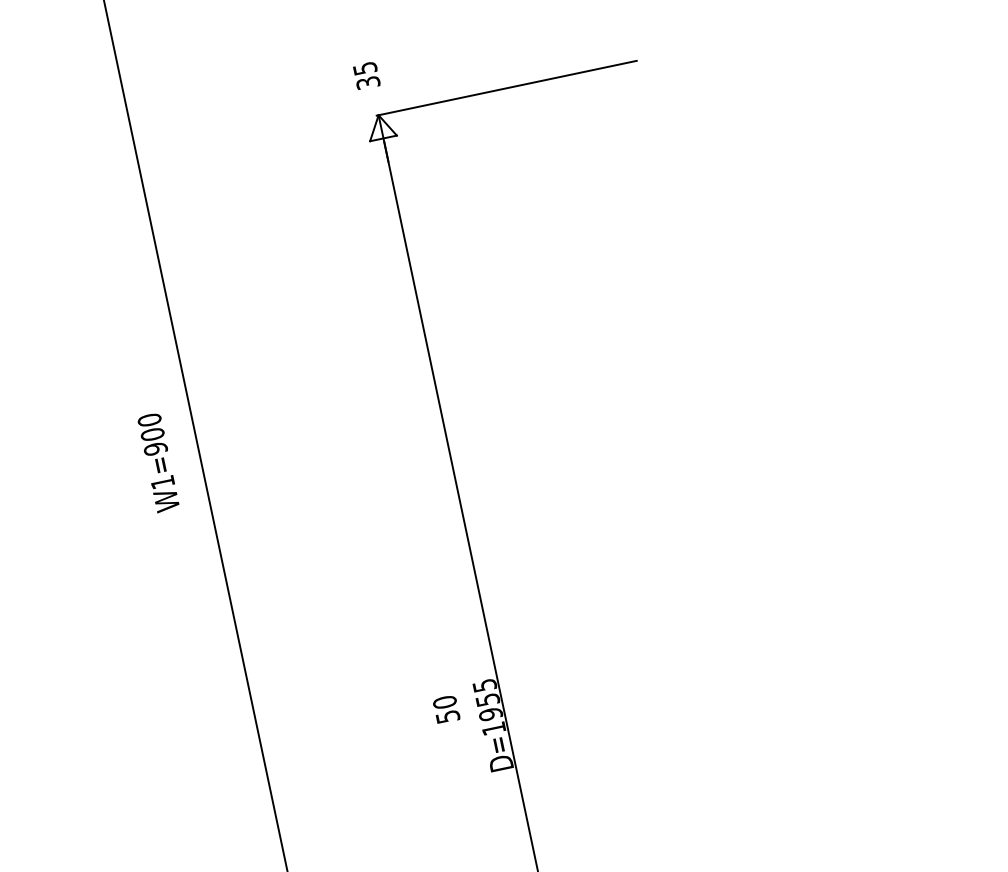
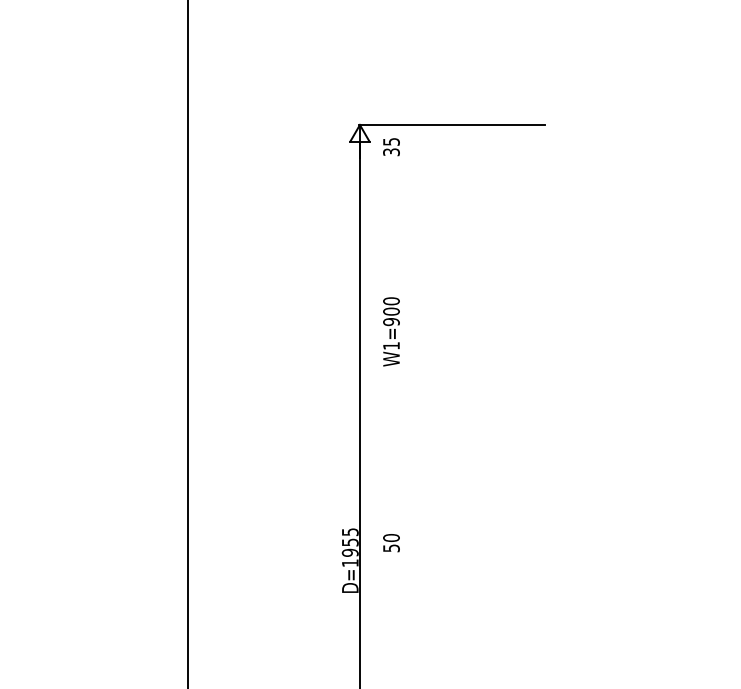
text: (366, 76) -> (391, 147), moved
text: (158, 462) -> (391, 331), moved
text: (446, 710) -> (391, 543), moved

